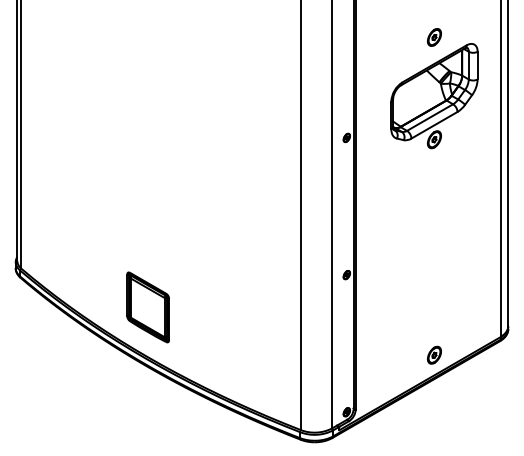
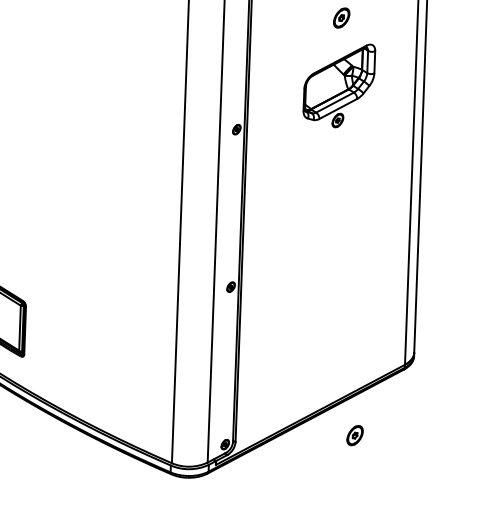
part: (434, 96) -> (339, 85), size x0.7
part: (434, 354) -> (355, 434), moved

